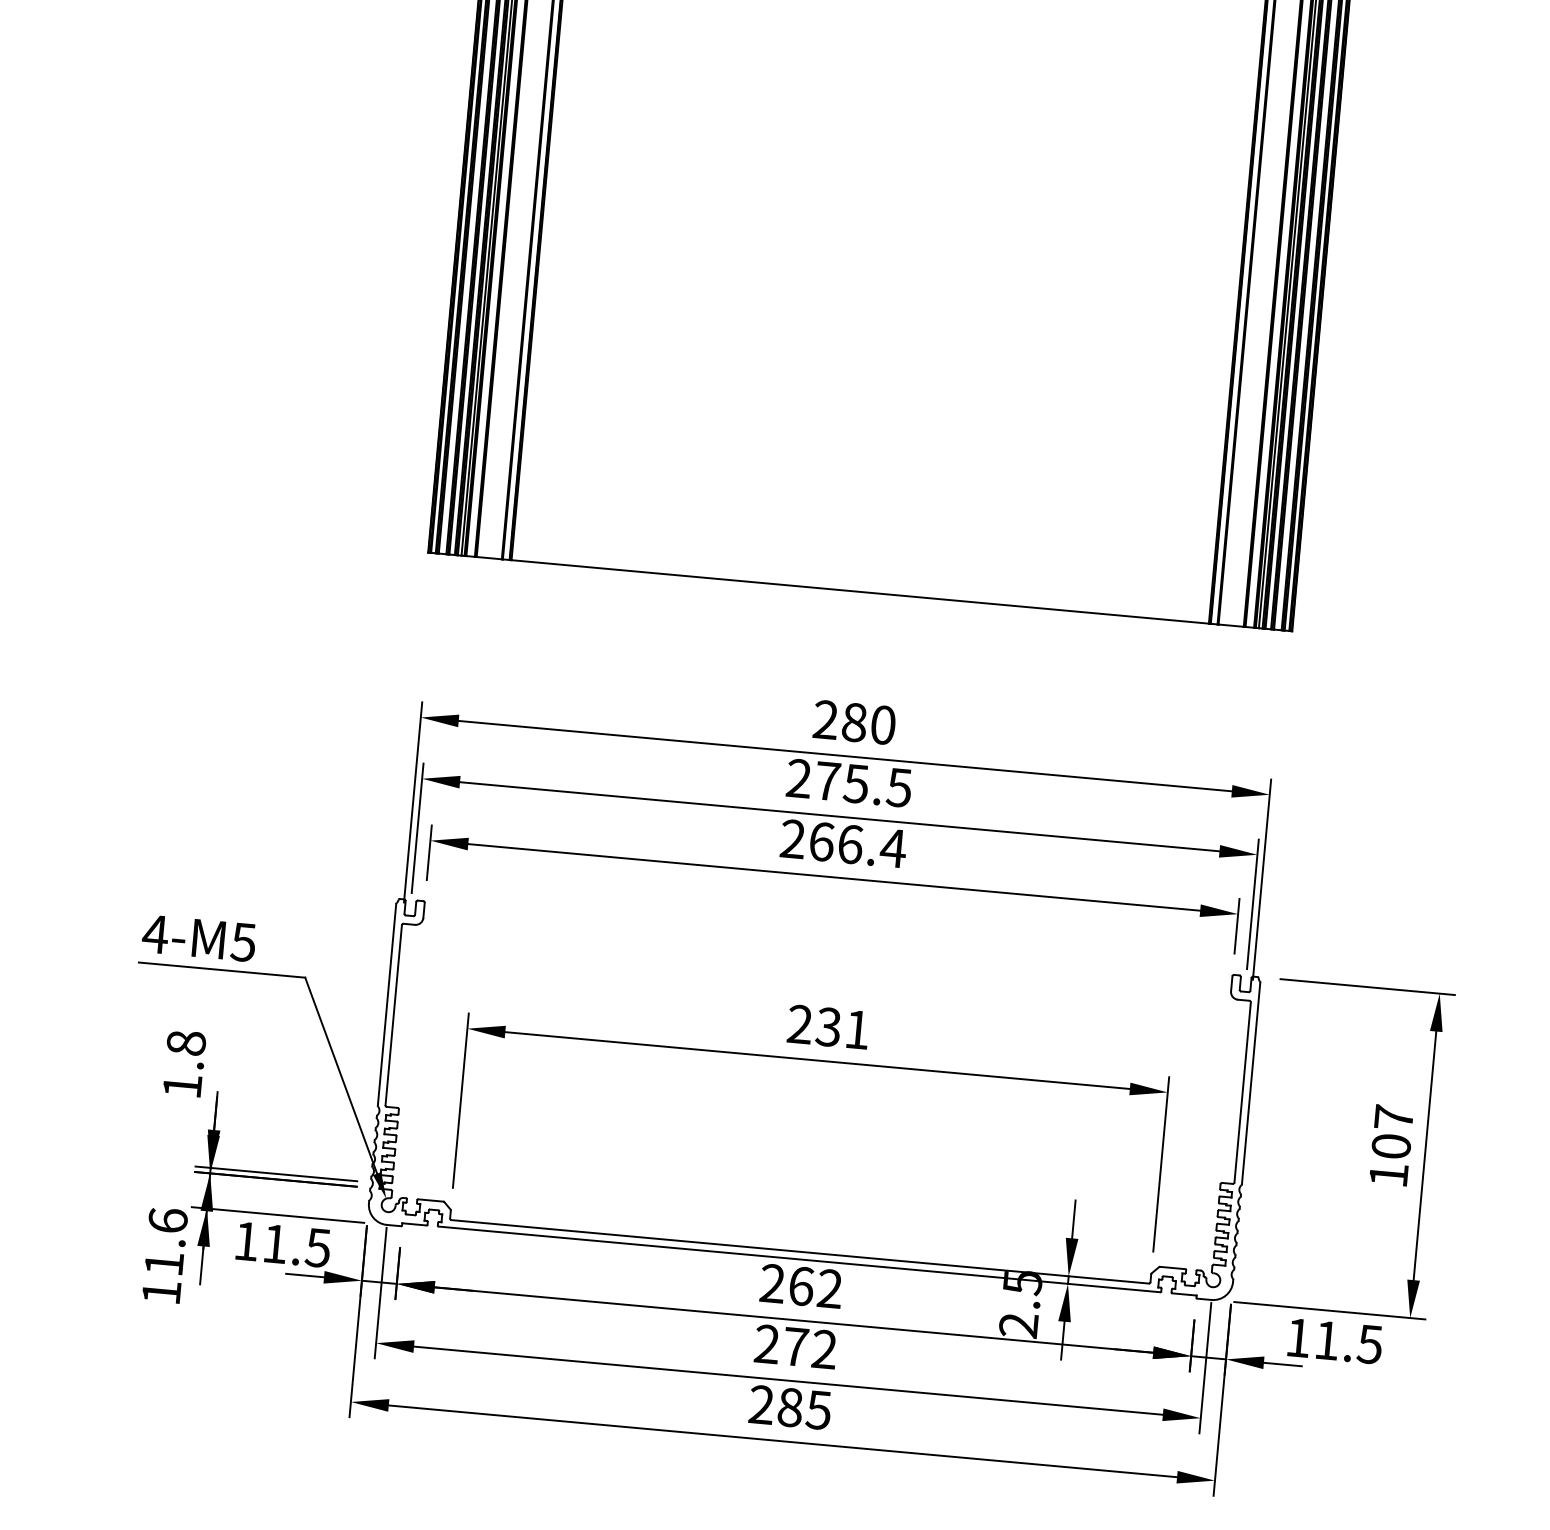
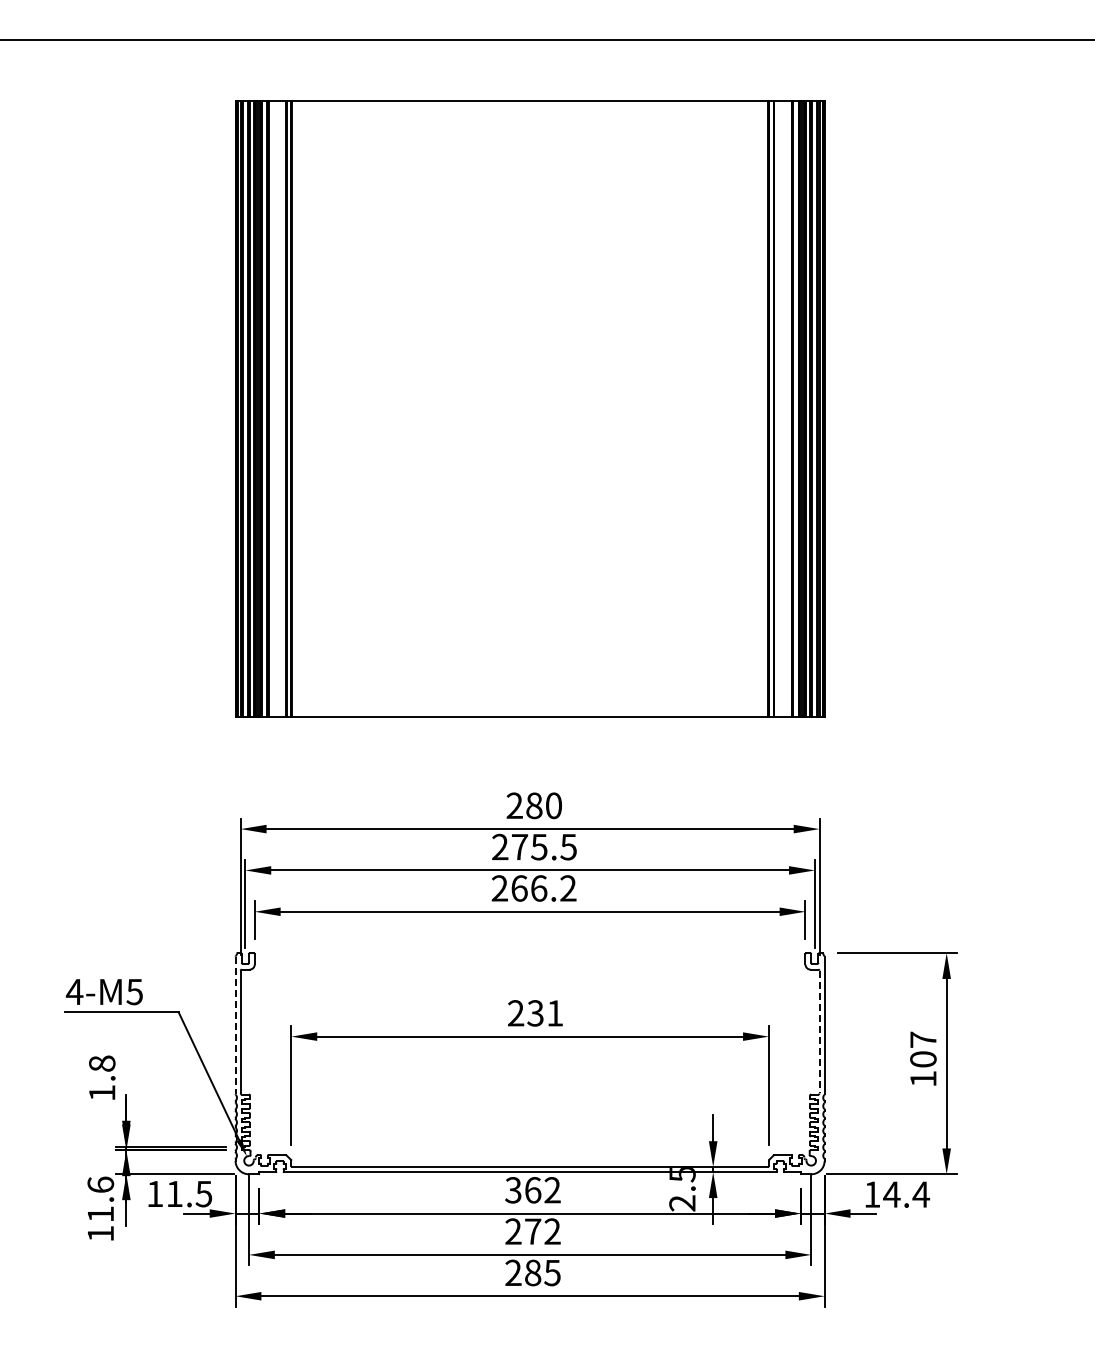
text: (893, 848) -> (568, 888), 266.4 -> 266.2
line: (386, 1004) -> (235, 1025), solid -> dashed
line: (1242, 1093) -> (819, 1032), solid -> dashed
text: (772, 1283) -> (513, 1190), 262 -> 362
text: (1348, 1342) -> (906, 1194), 11.5 -> 14.4

